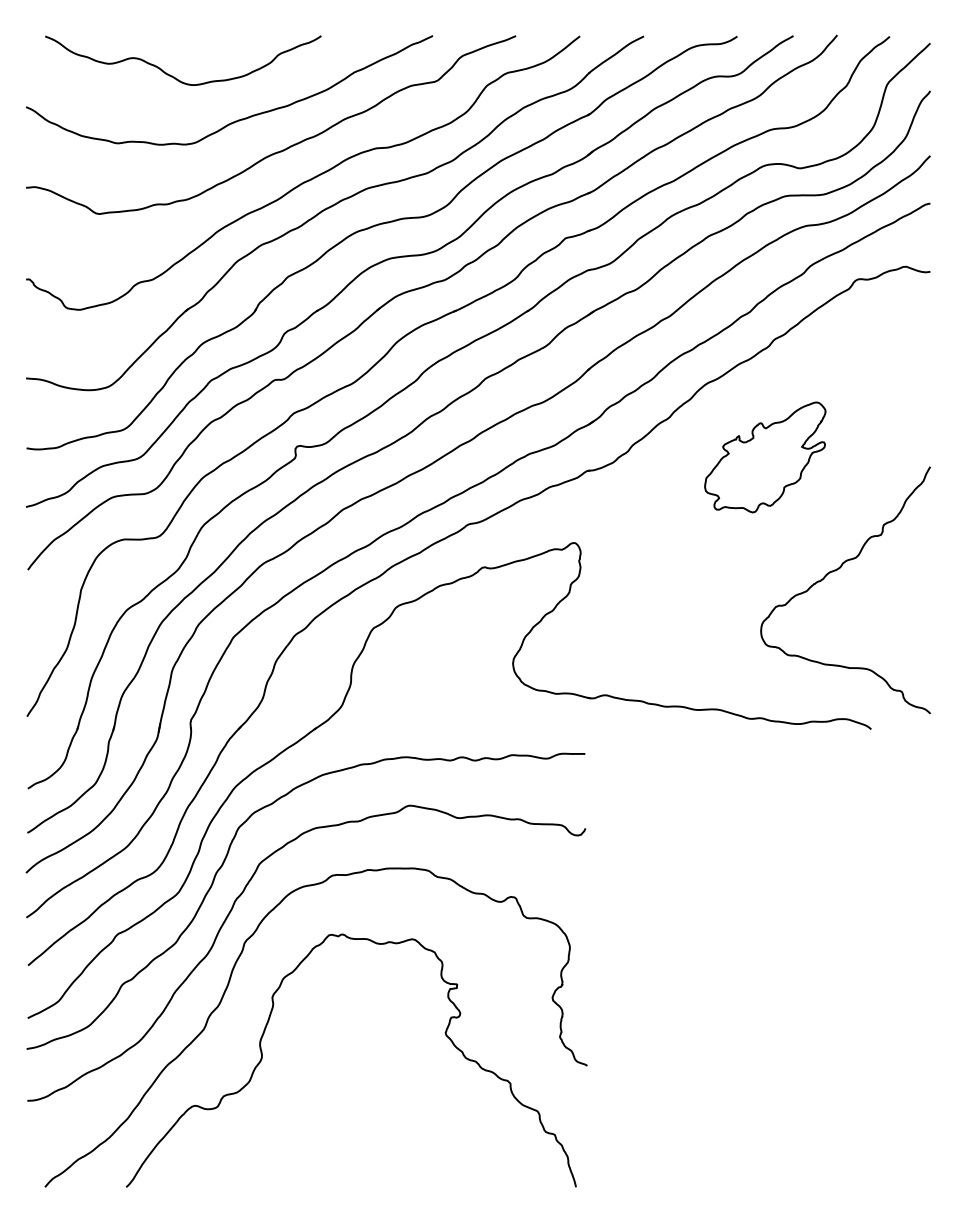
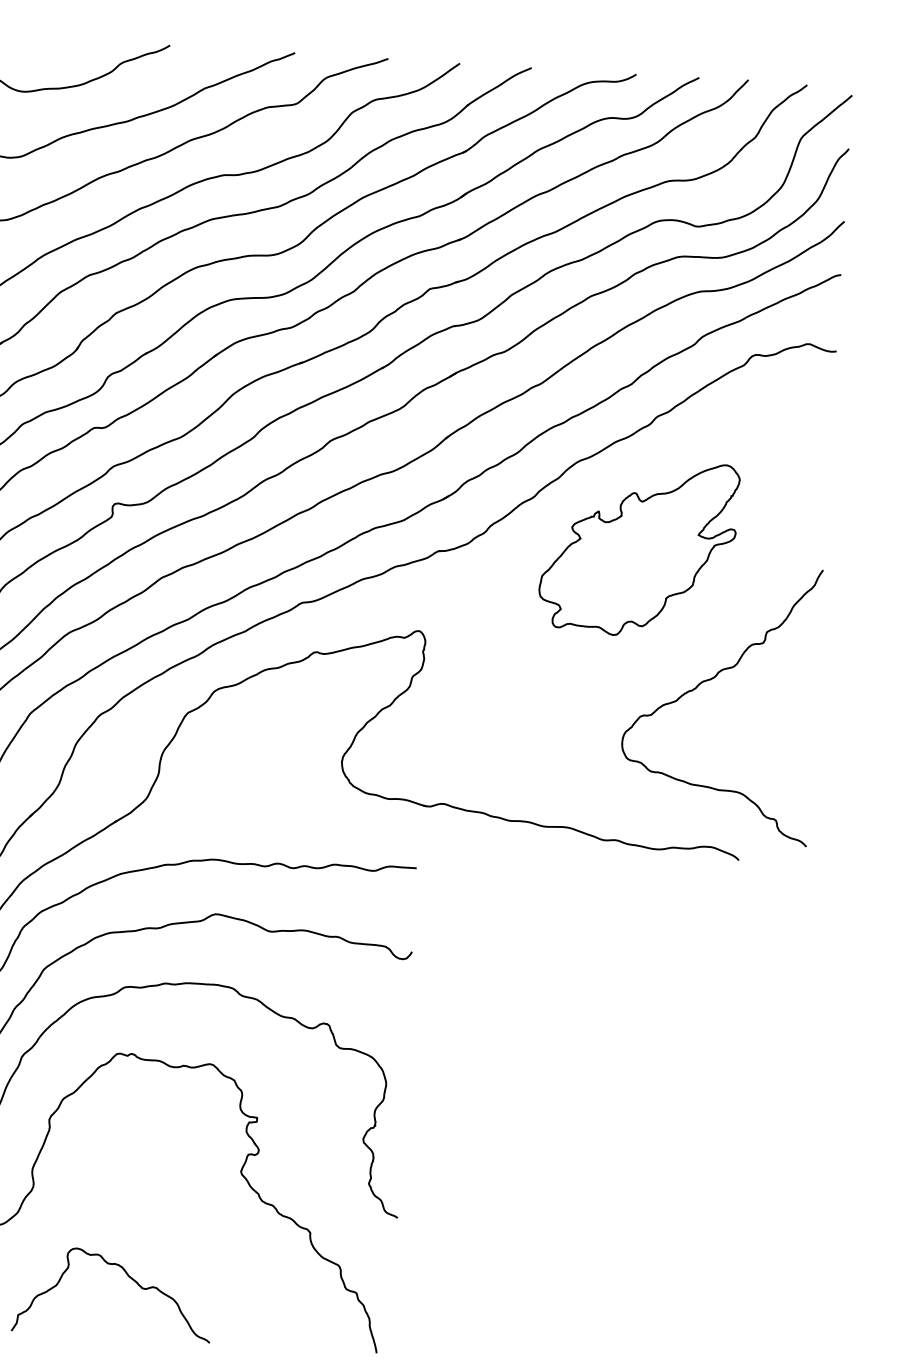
part: (765, 457) -> (639, 548), size x1.43
curve: (351, 1133) -> (128, 1277), added

